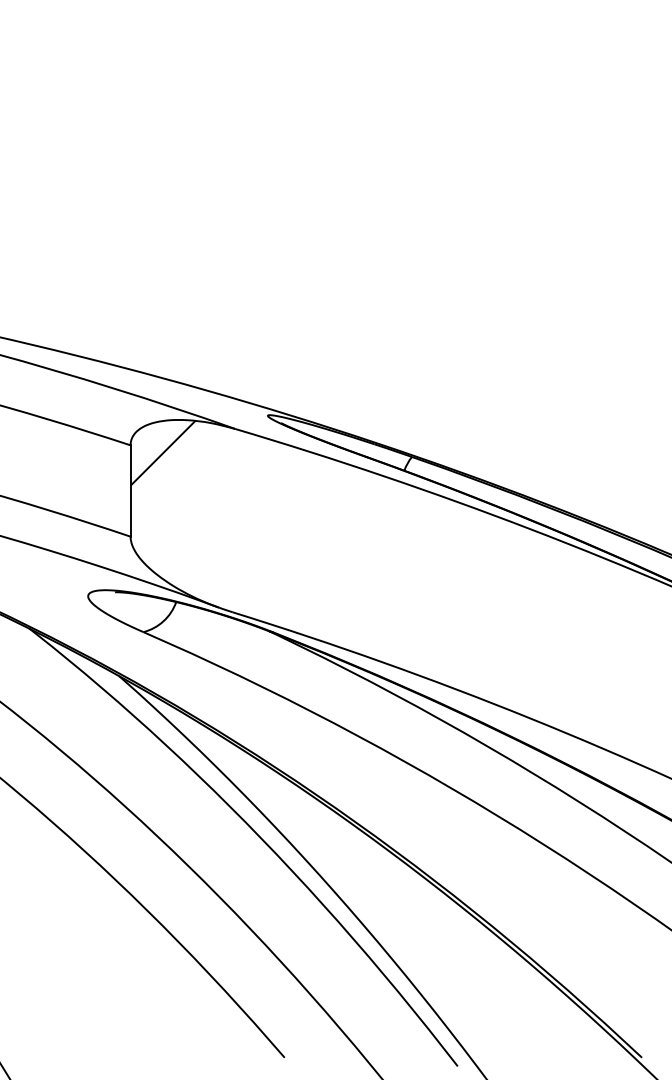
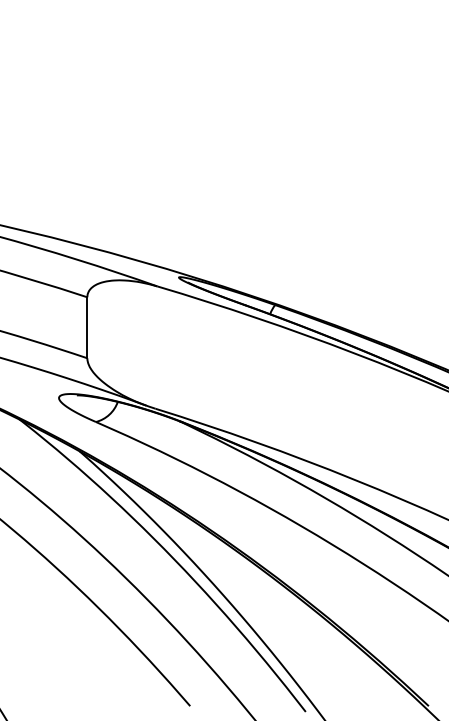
hatch: (162, 453) -> (108, 302), removed

